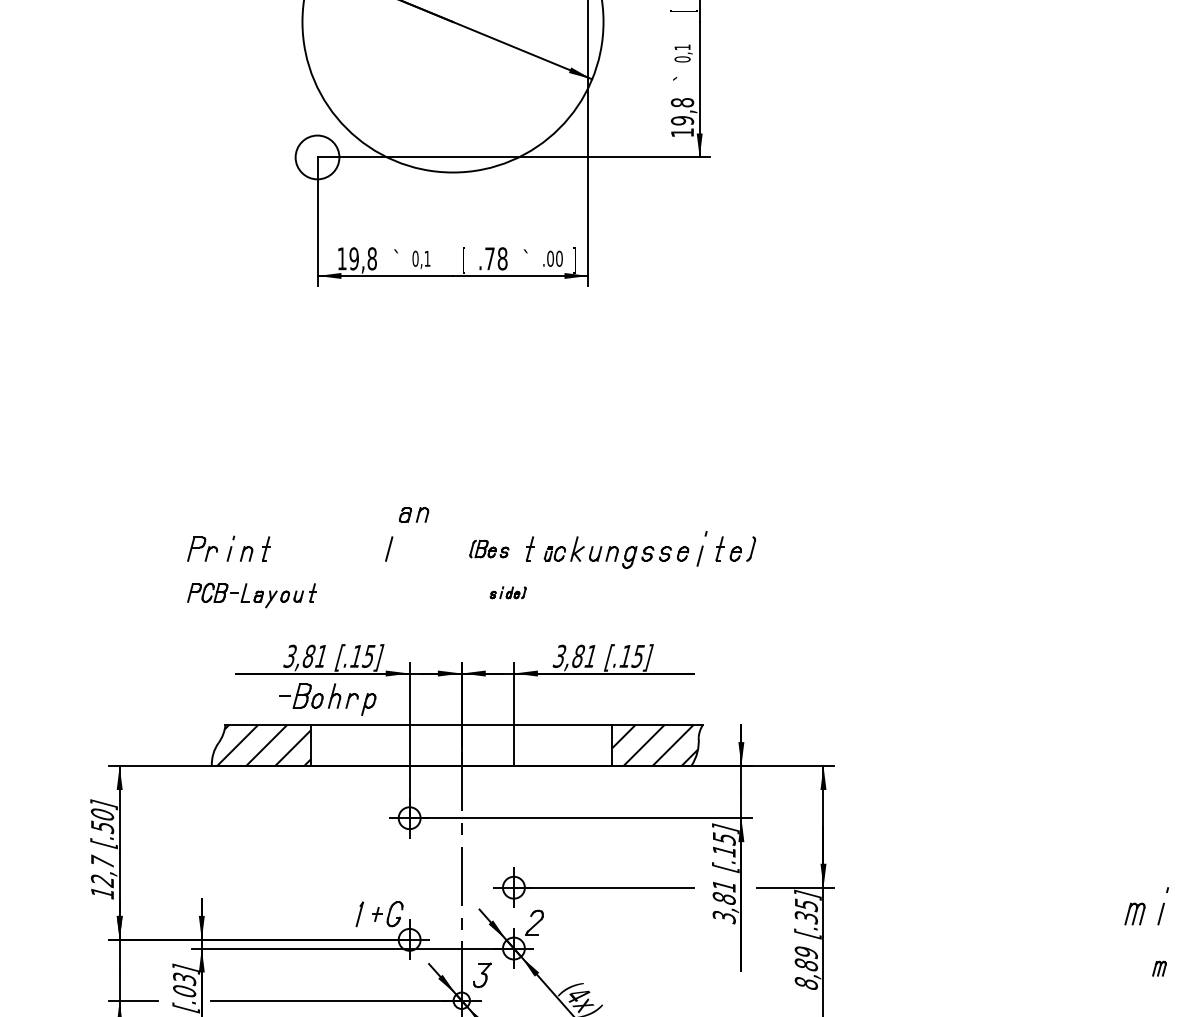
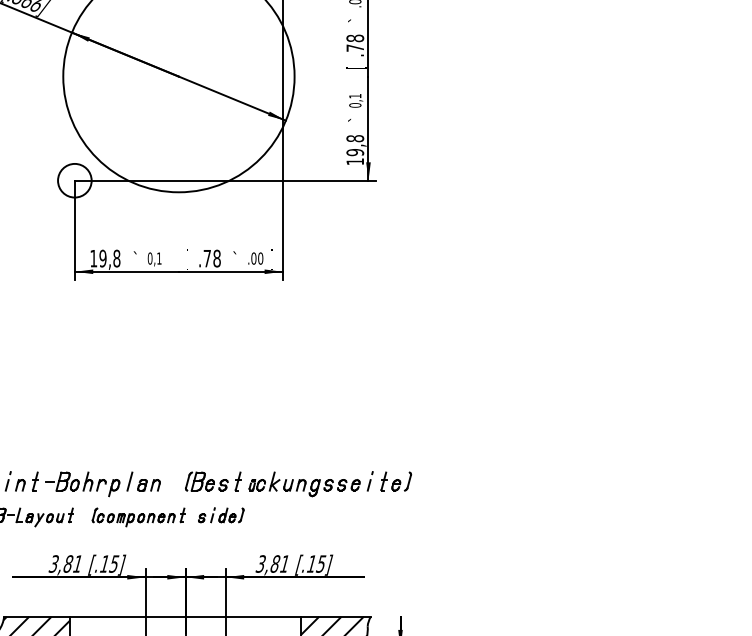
part: (414, 514) -> (149, 485), moved
part: (489, 548) -> (206, 481), size x1.43
part: (701, 548) -> (369, 481), size x0.71
part: (508, 592) -> (221, 514), size x1.67
part: (400, 595) -> (138, 517), added
part: (327, 699) -> (82, 484), moved

